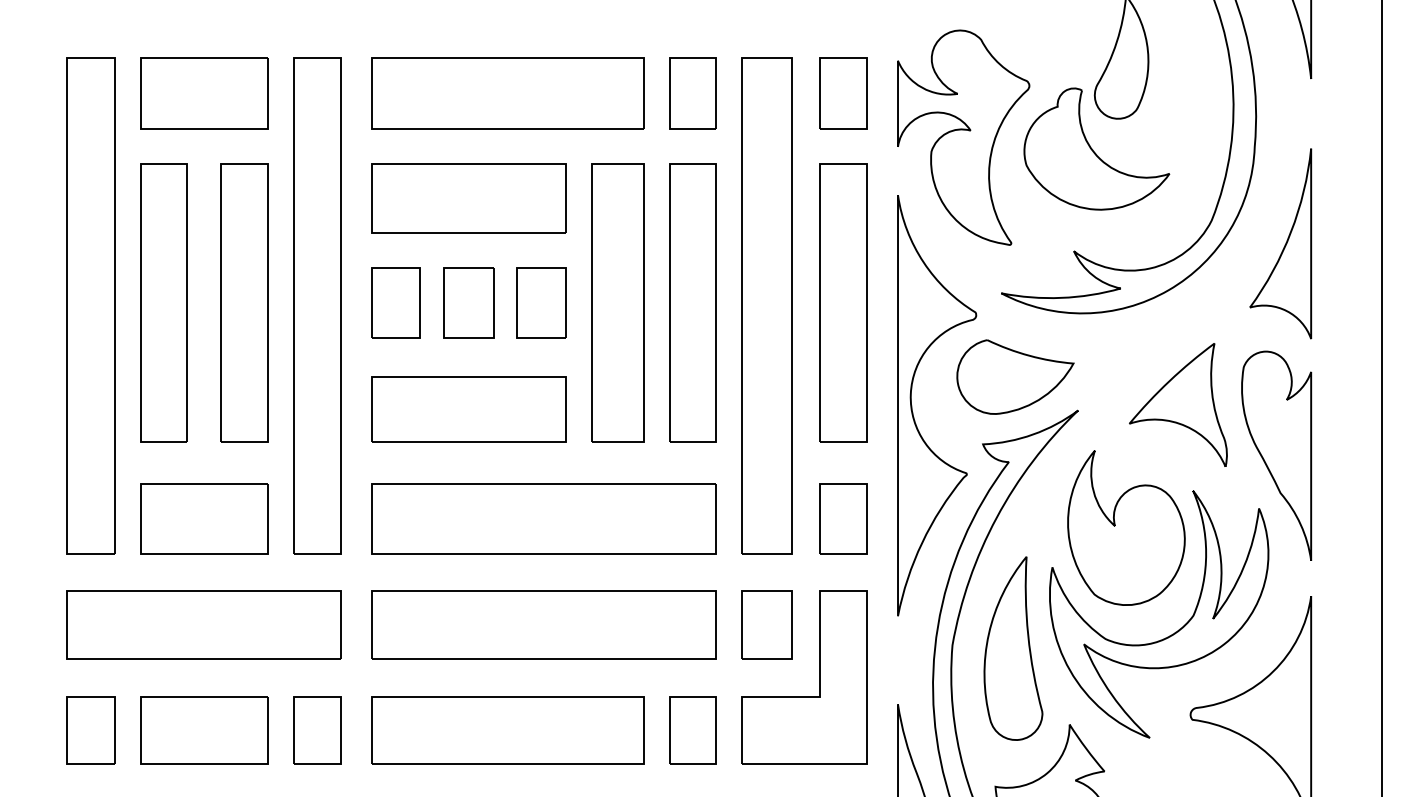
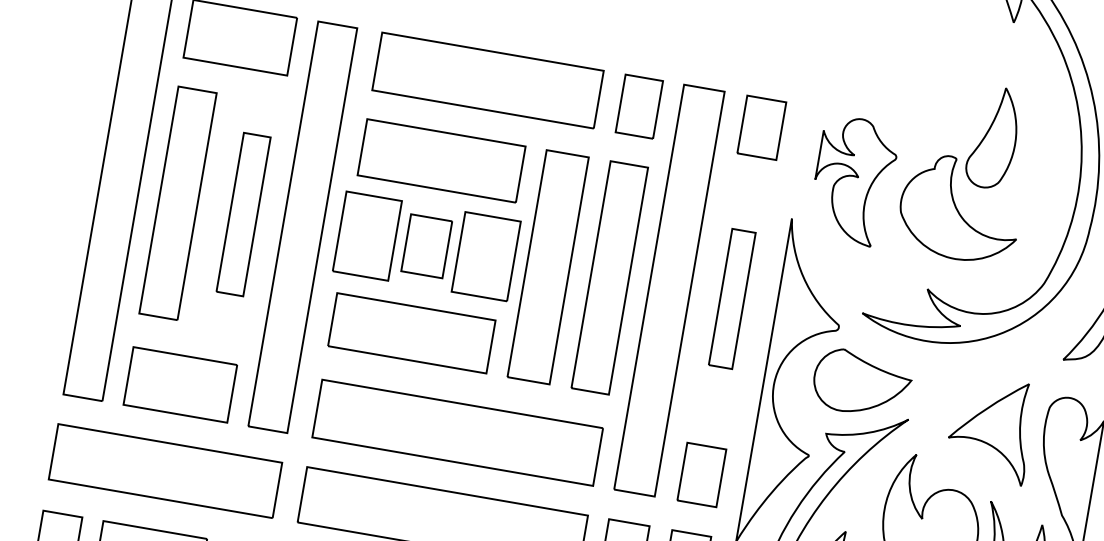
part: (963, 137) -> (853, 180), size x0.7
part: (244, 302) -> (243, 214), size x0.7
part: (395, 302) -> (366, 235), size x1.4
part: (541, 302) -> (486, 255), size x1.4
part: (843, 302) -> (732, 298), size x0.6

